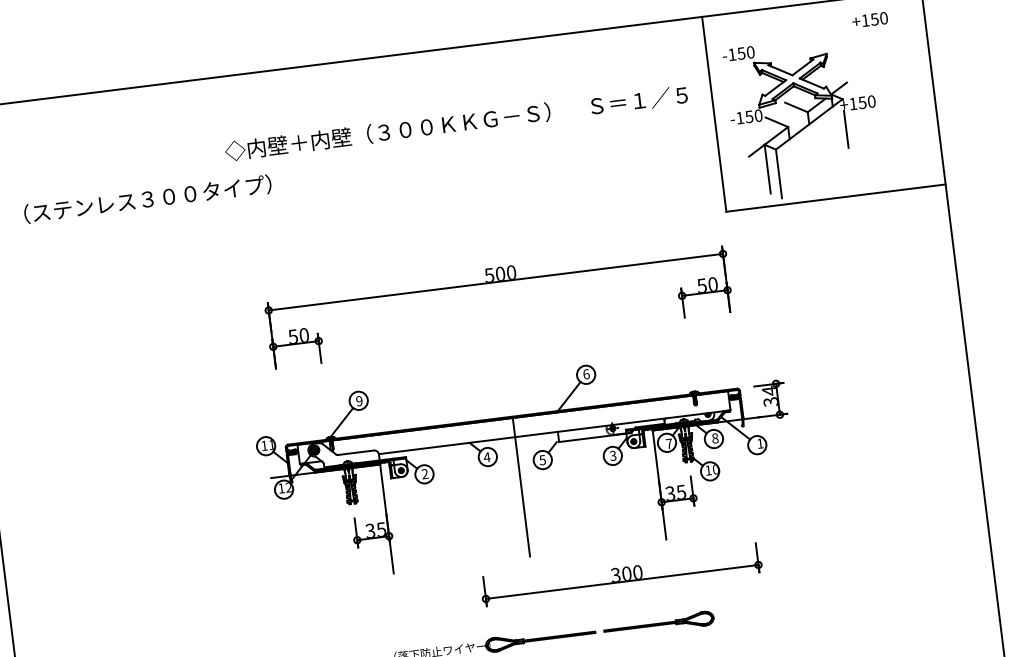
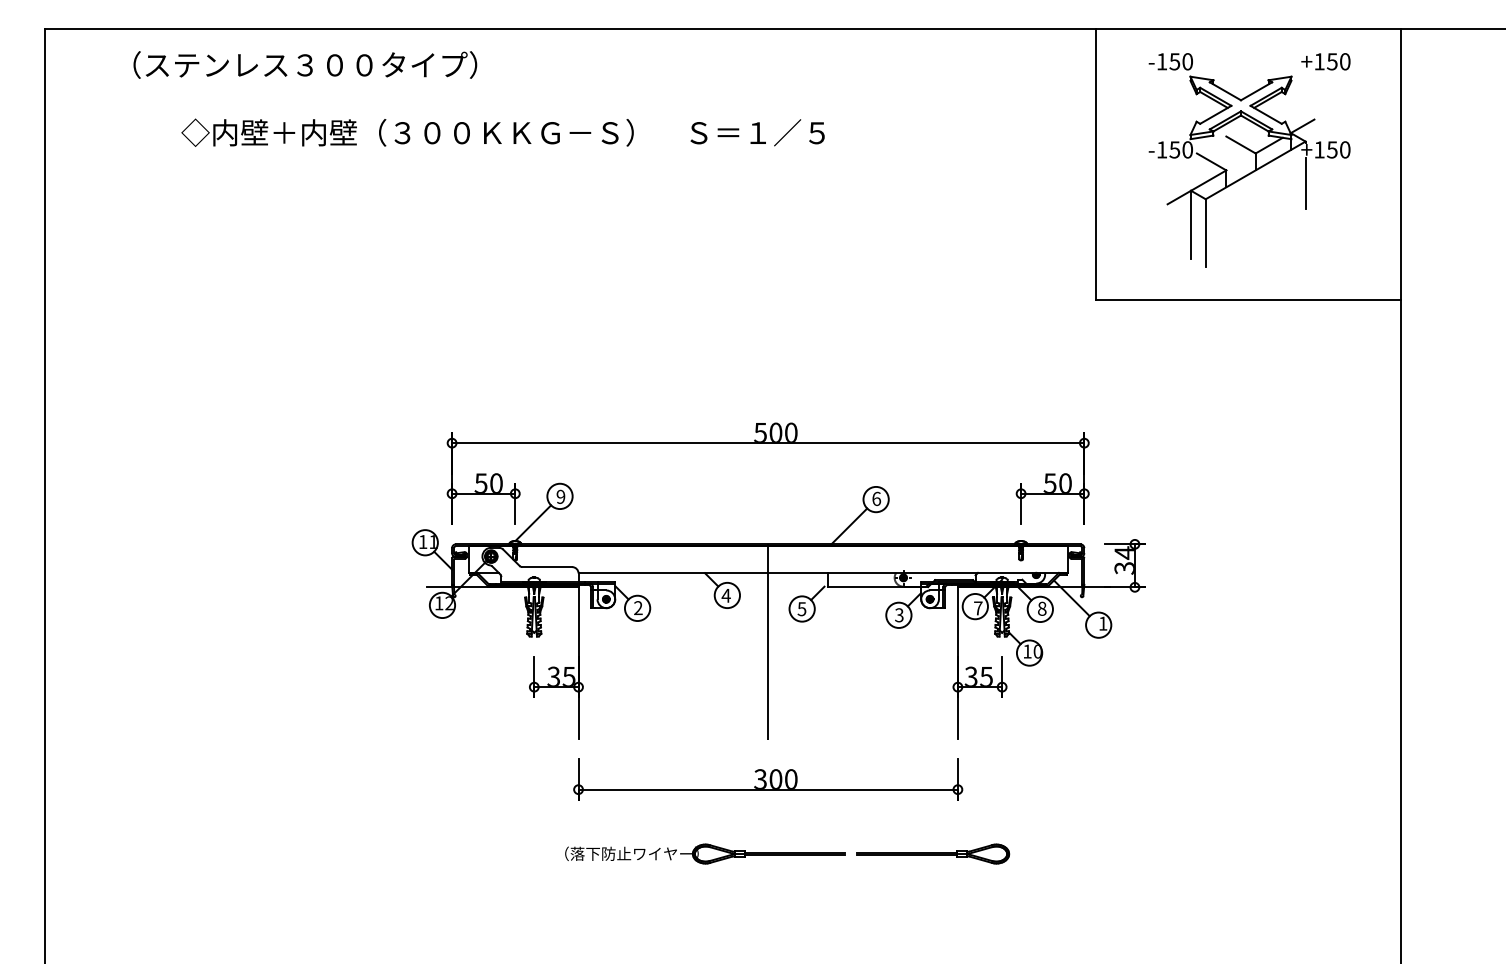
part: (803, 117) -> (1249, 160), moved
text: (455, 123) -> (502, 132), moved
text: (147, 198) -> (305, 64), moved
part: (495, 282) -> (767, 443), moved
part: (621, 574) -> (768, 779), moved

